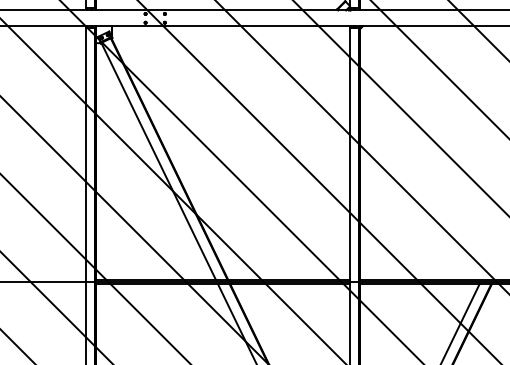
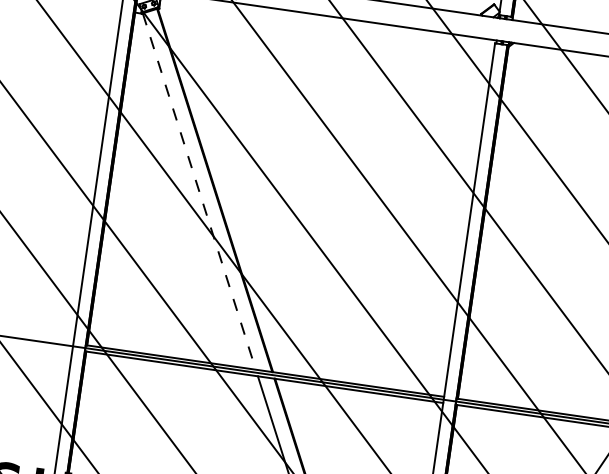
line: (158, 161) -> (199, 191), solid -> dashed

